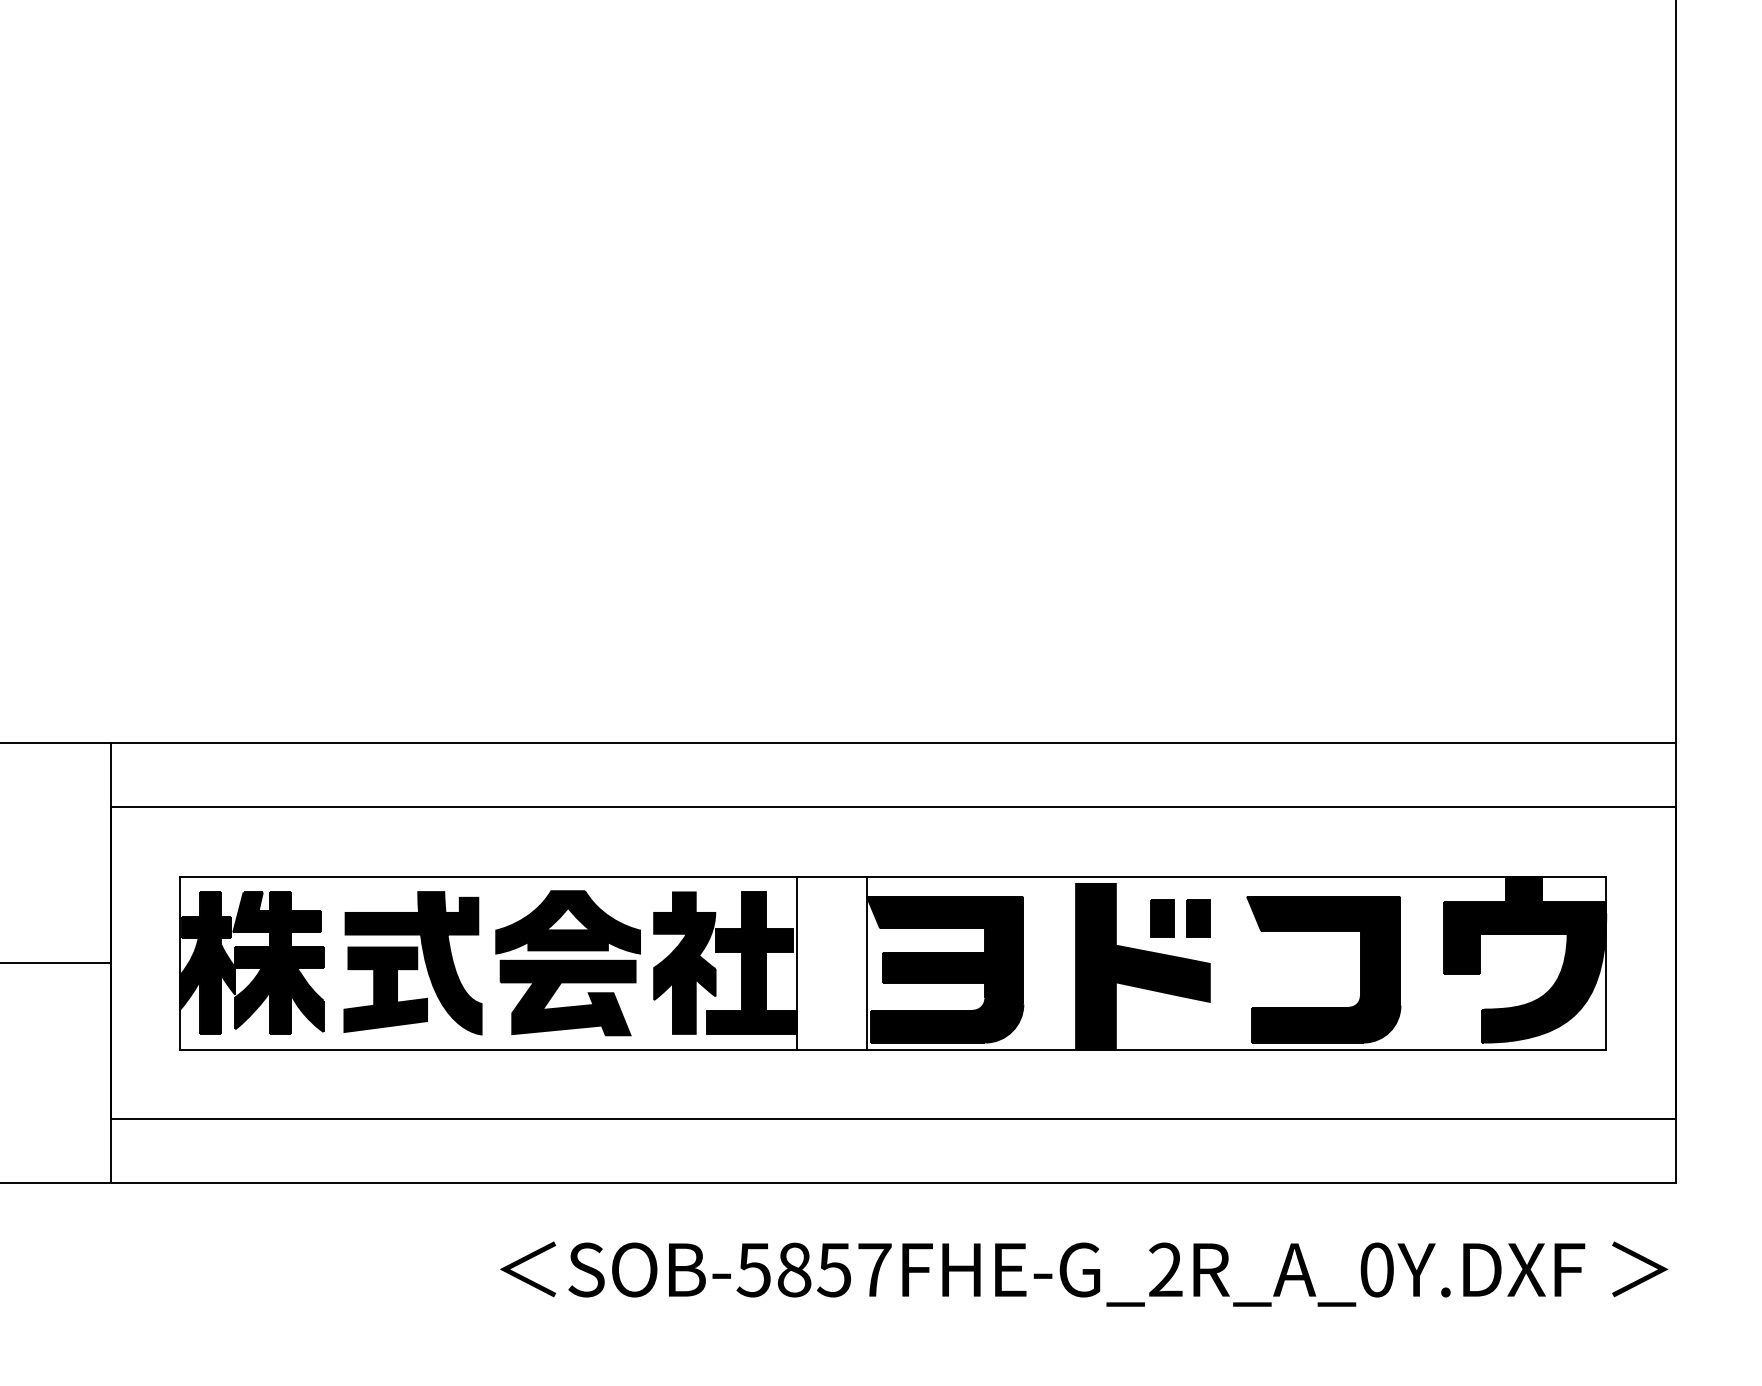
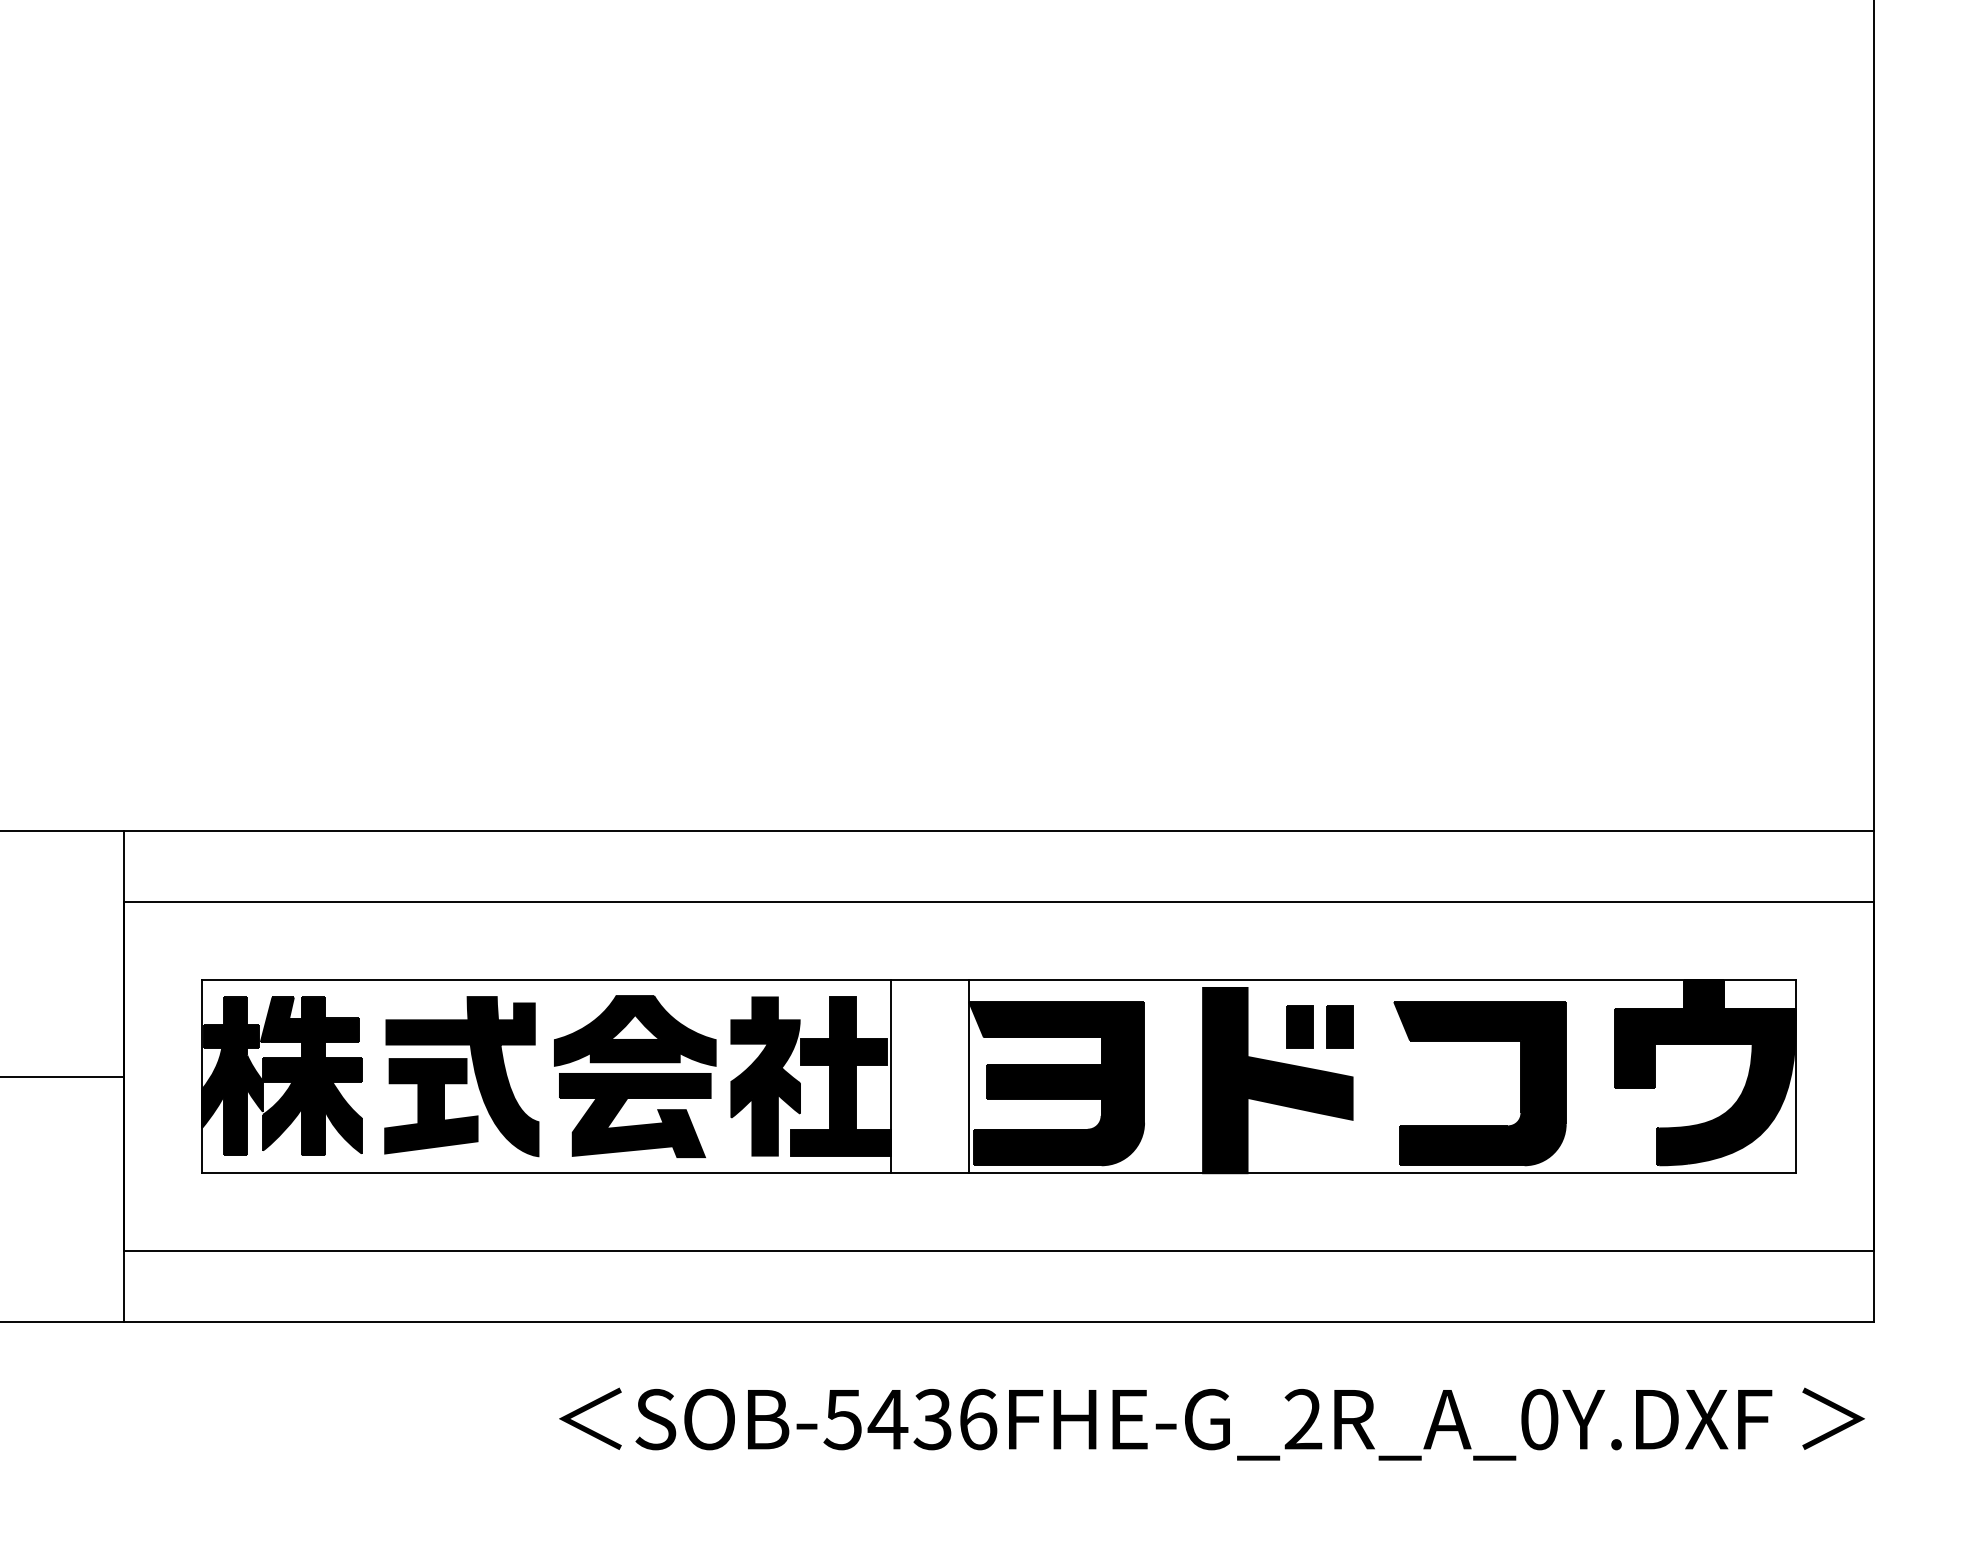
text: (834, 1269) -> (932, 1419), SOB-5857FHE-G_2R_A_0Y.DXF -> SOB-5436FHE-G_2R_A_0Y.DXF

